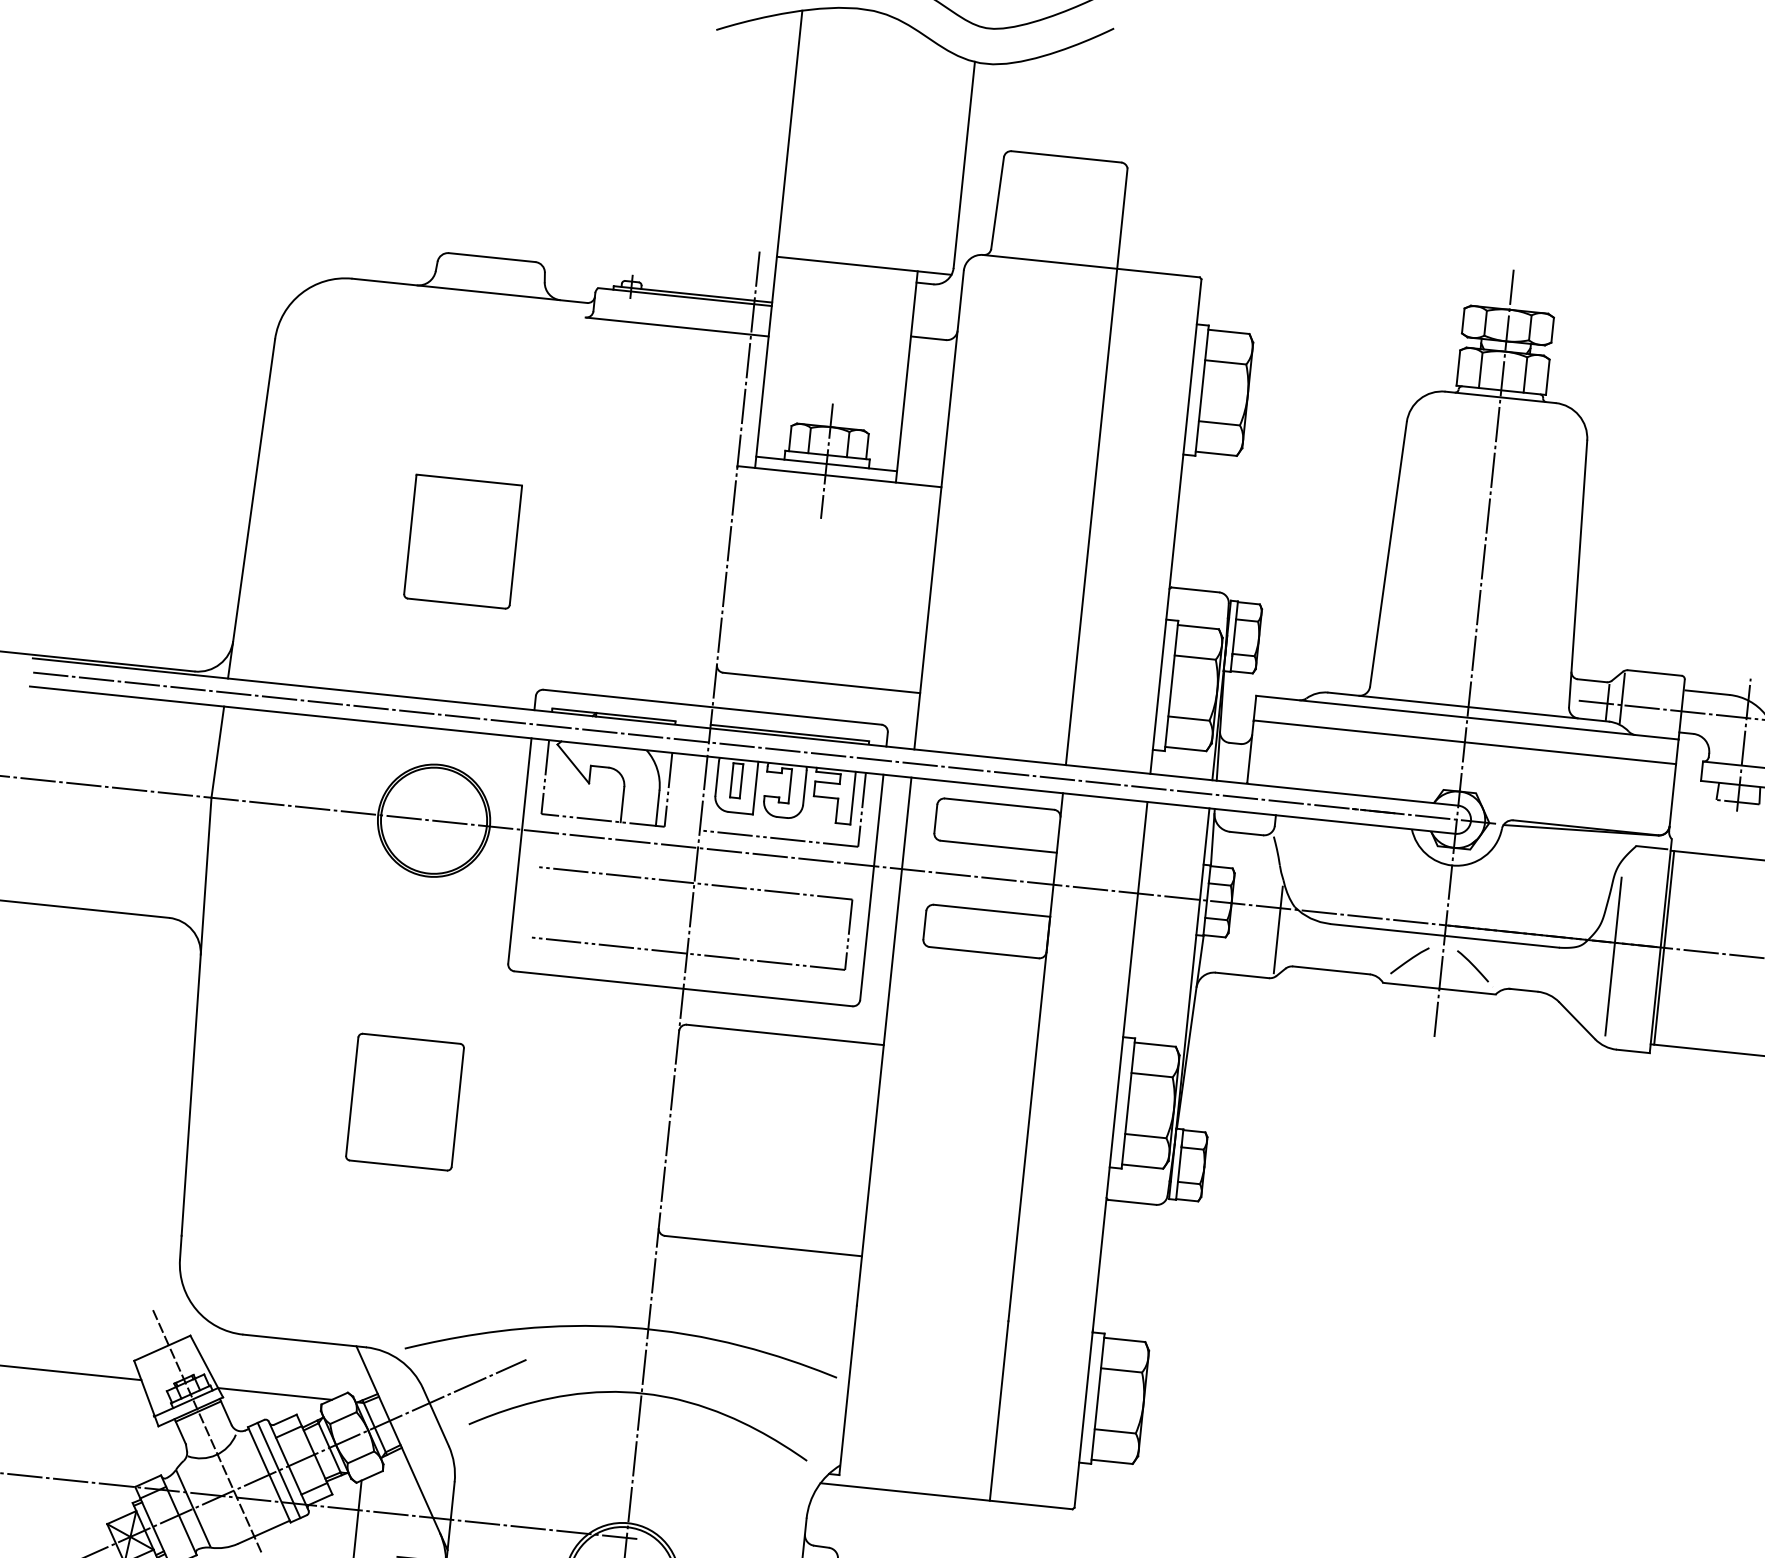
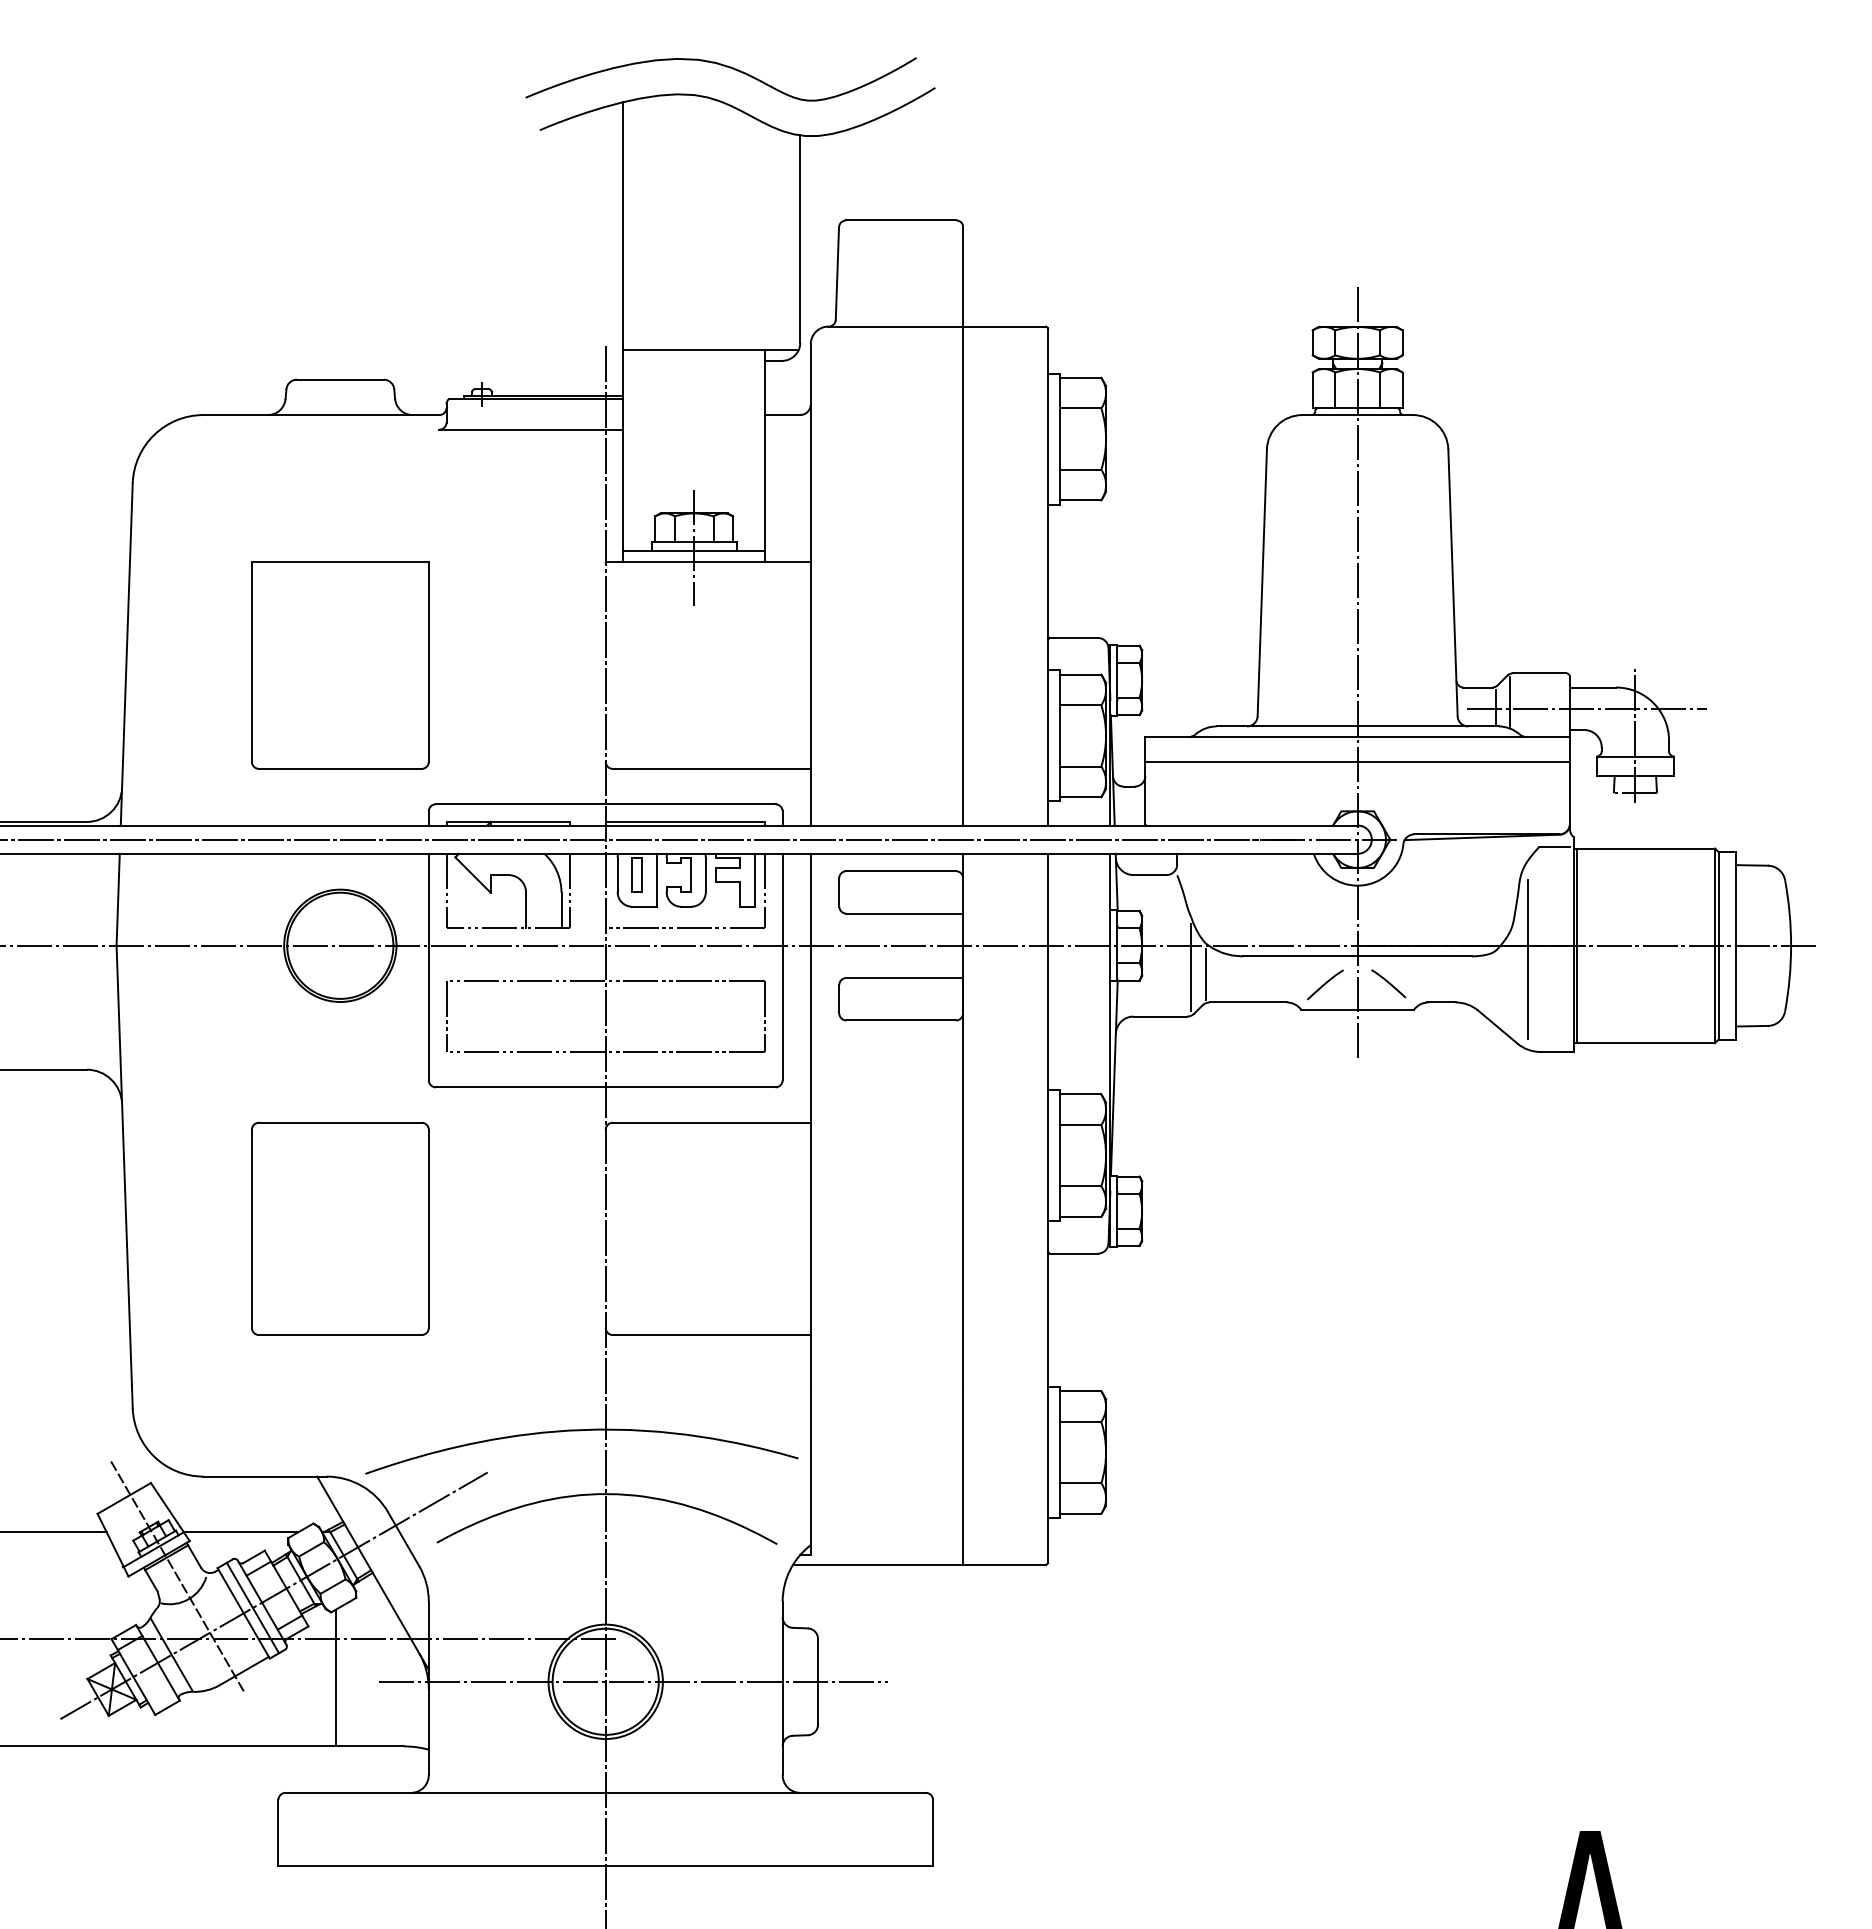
part: (463, 541) -> (340, 665), size x1.67
line: (532, 901) -> (446, 1016), added
line: (1291, 938) -> (1205, 974), added
part: (405, 1101) -> (340, 1228), size x1.67

